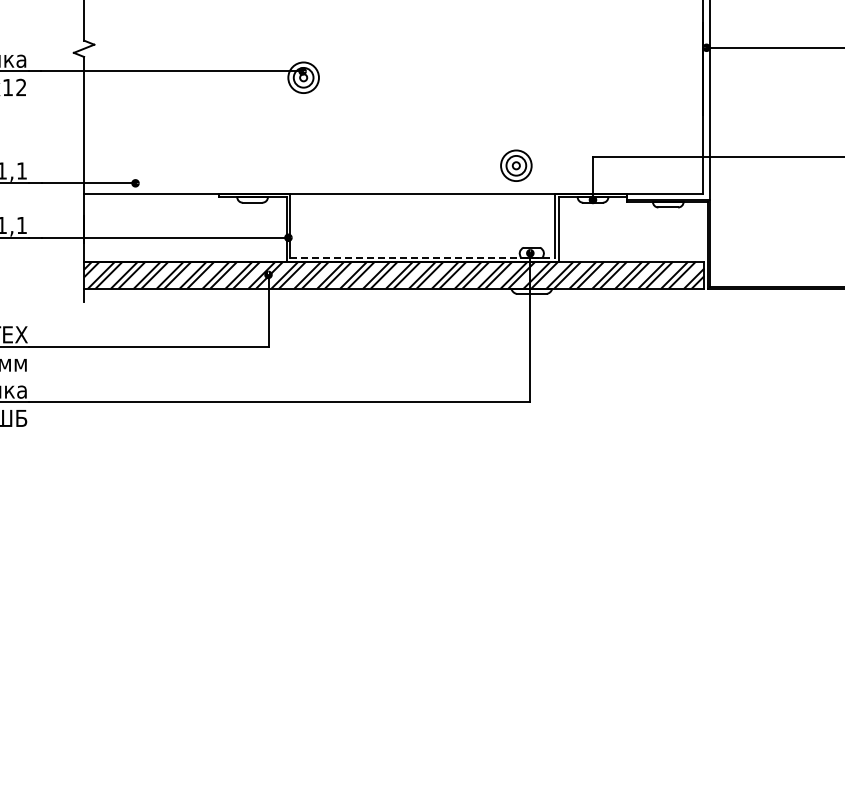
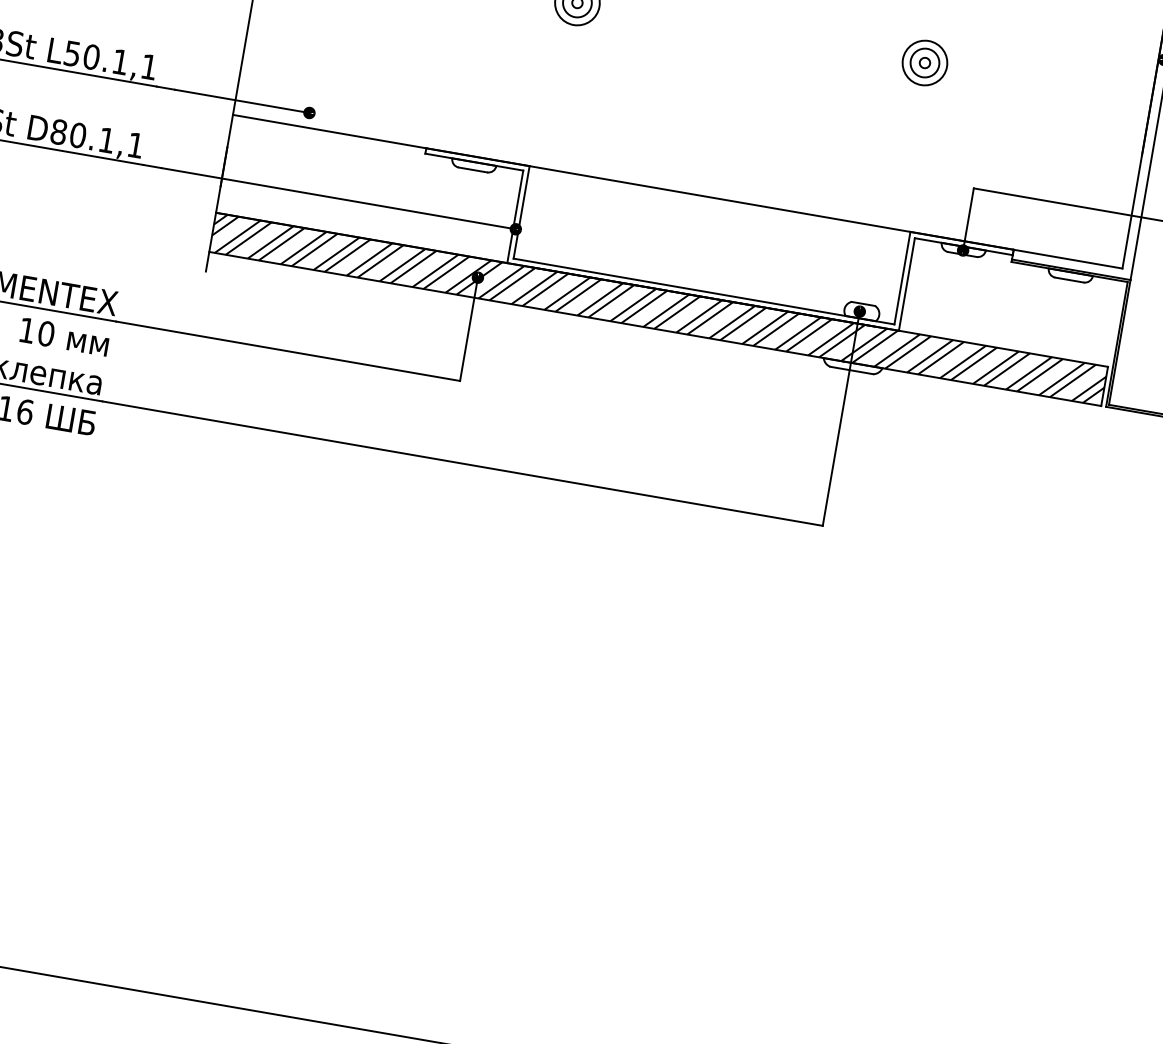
part: (516, 165) -> (925, 62), moved
line: (423, 257) -> (705, 291), dashed -> solid

